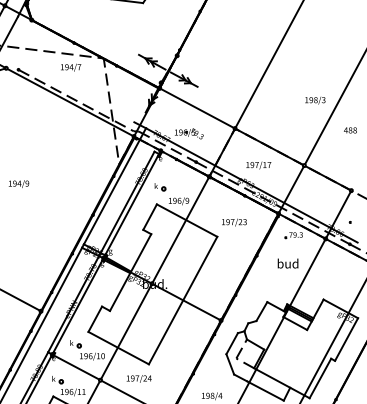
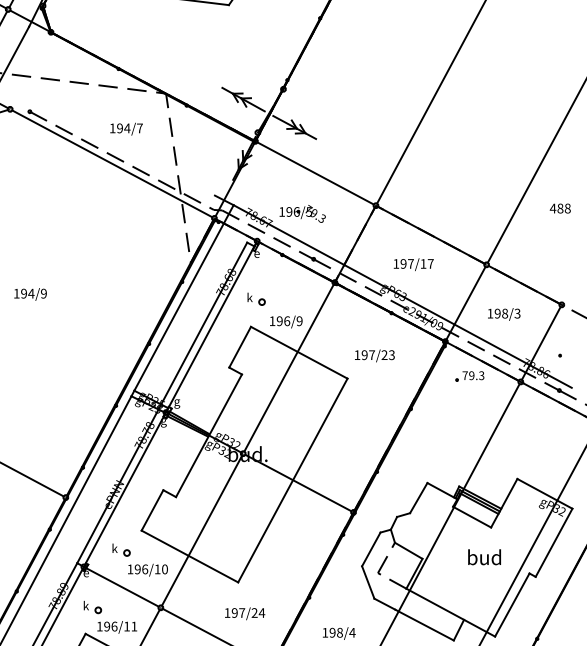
text: (71, 67) -> (127, 128), moved
text: (315, 100) -> (504, 314), moved
text: (287, 263) -> (483, 557), moved
text: (138, 378) -> (243, 613), moved

